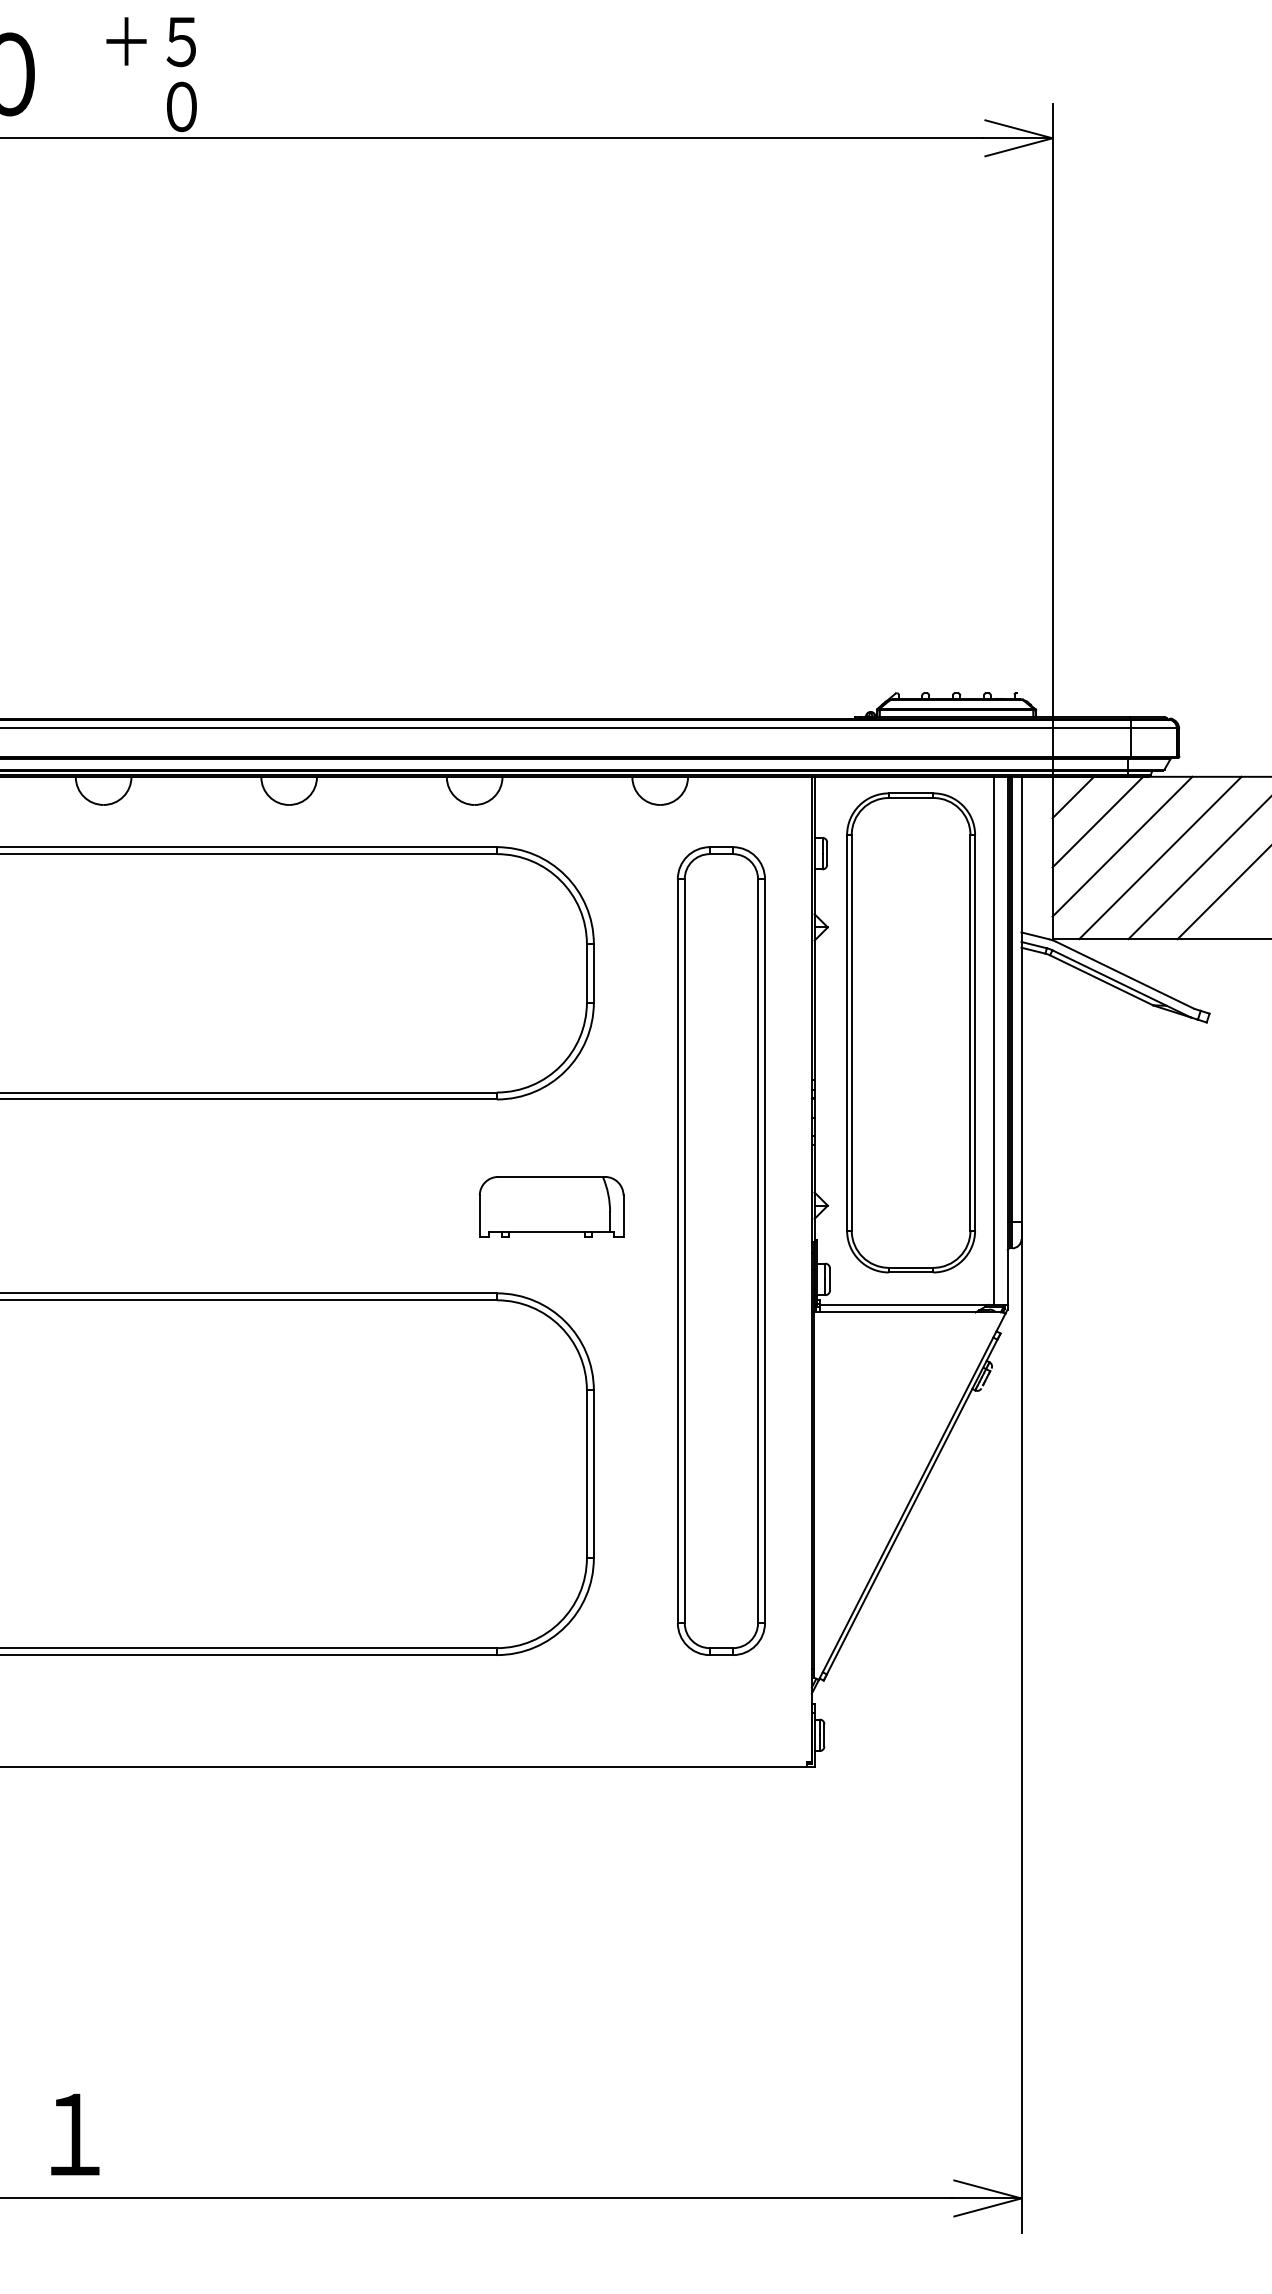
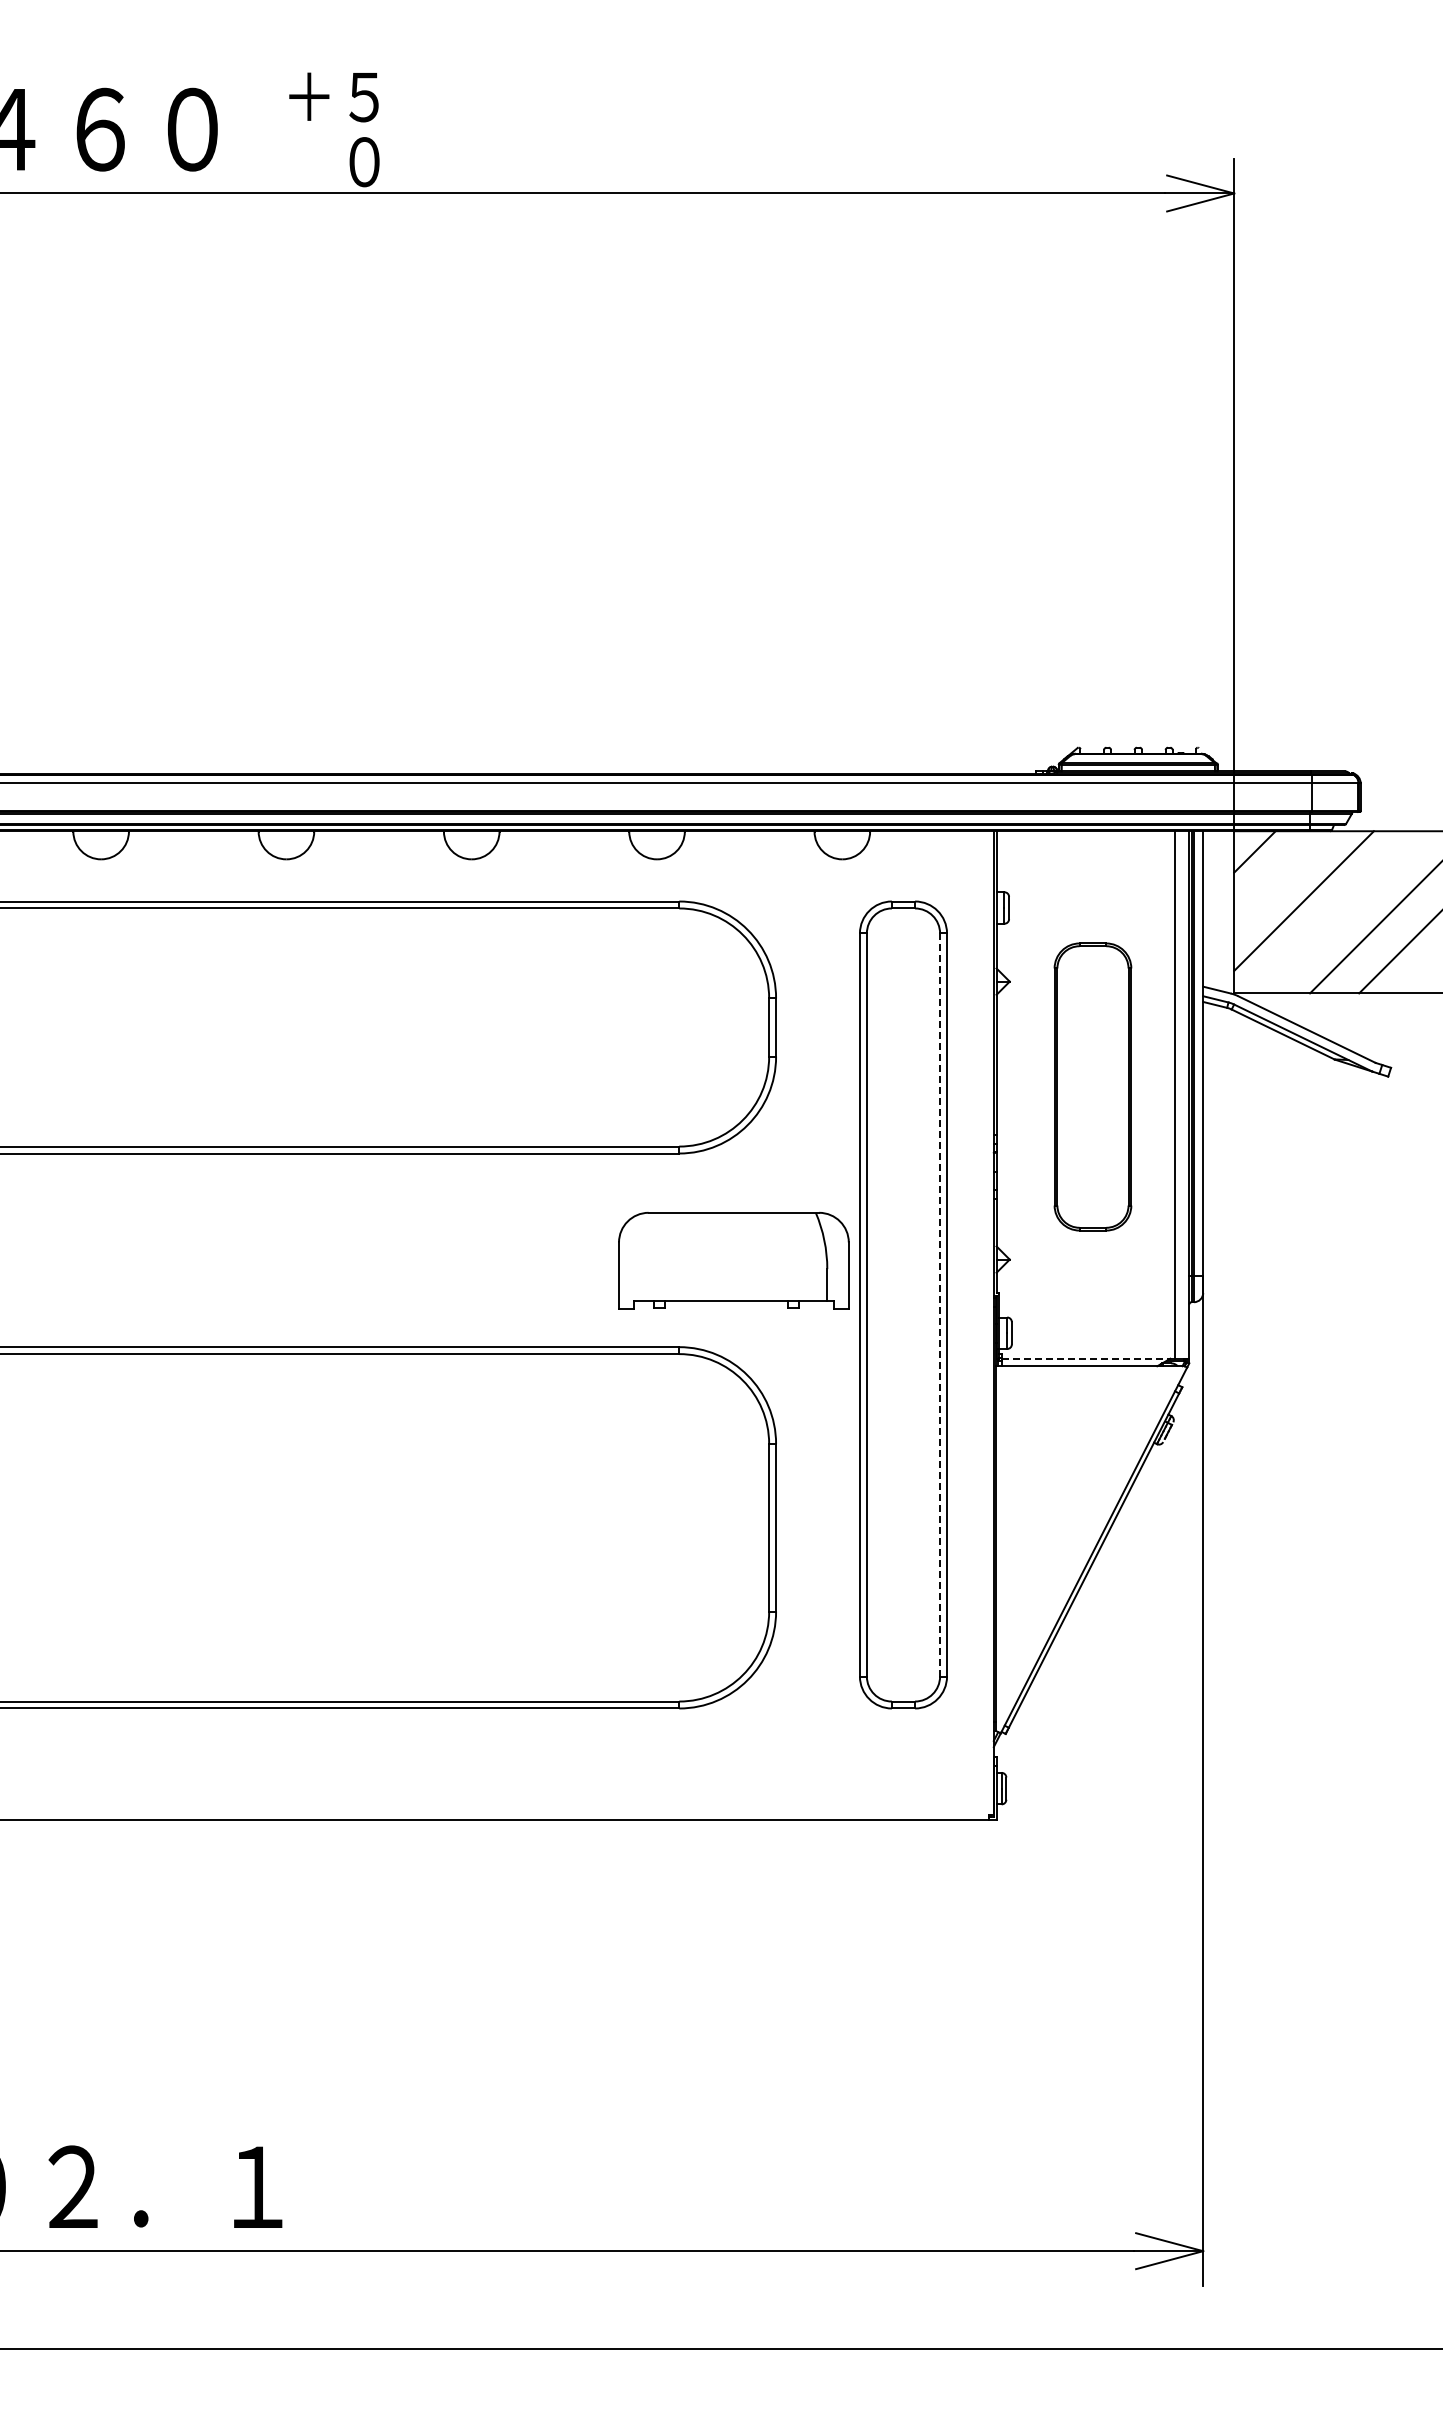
line: (1097, 822) -> (1279, 876), removed
line: (1159, 858) -> (1341, 912), removed
part: (910, 1032) -> (1092, 1086), size x0.6
part: (551, 1206) -> (733, 1260), size x1.6
line: (758, 1251) -> (940, 1305), solid -> dashed
line: (906, 1304) -> (1088, 1358), solid -> dashed

